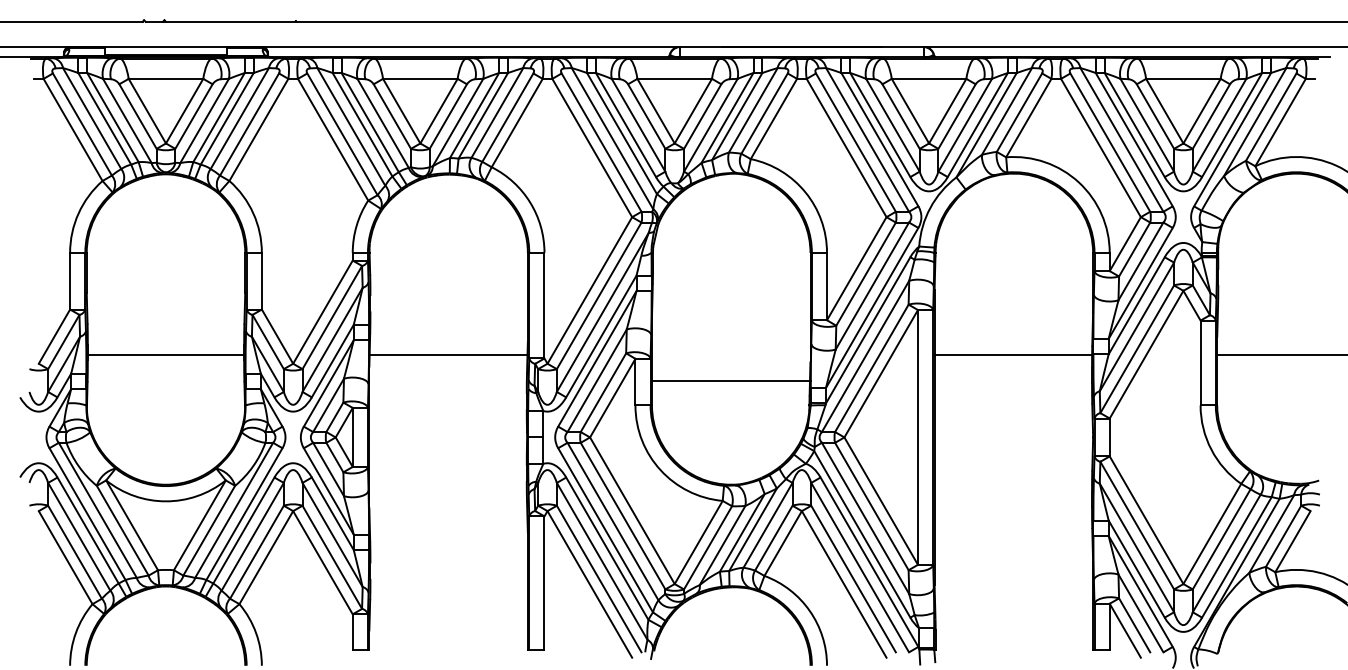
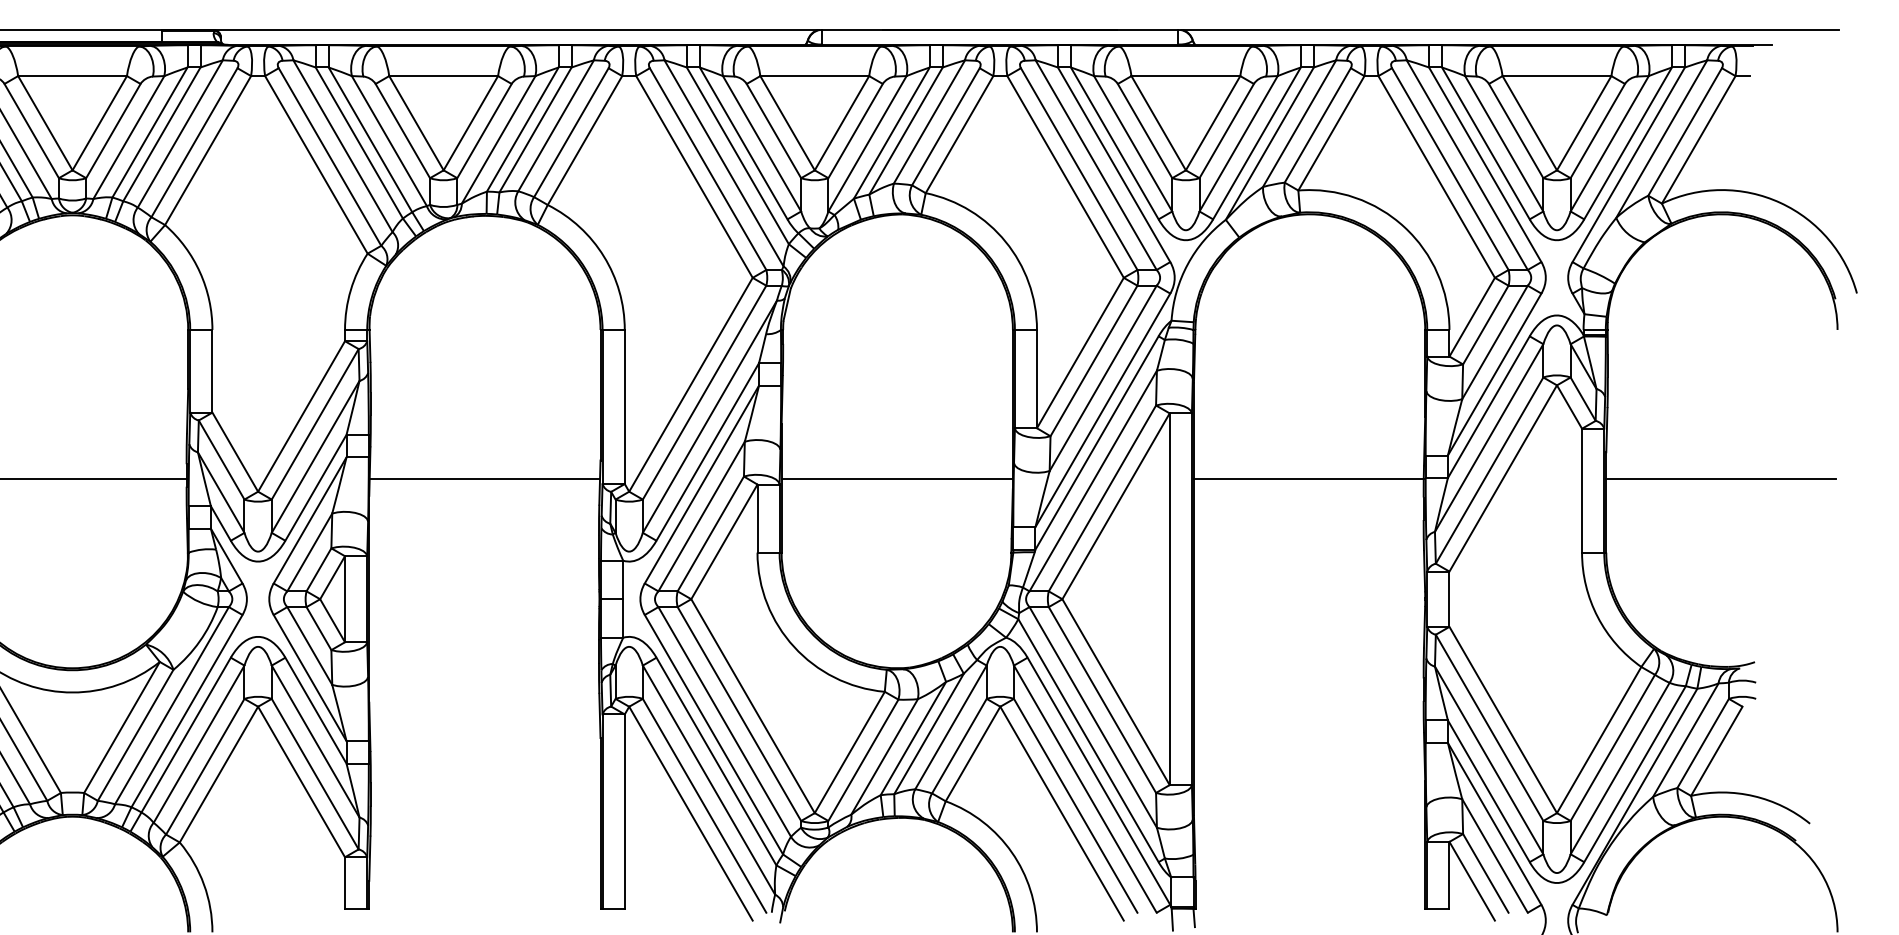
line: (730, 381) -> (896, 479), moved

